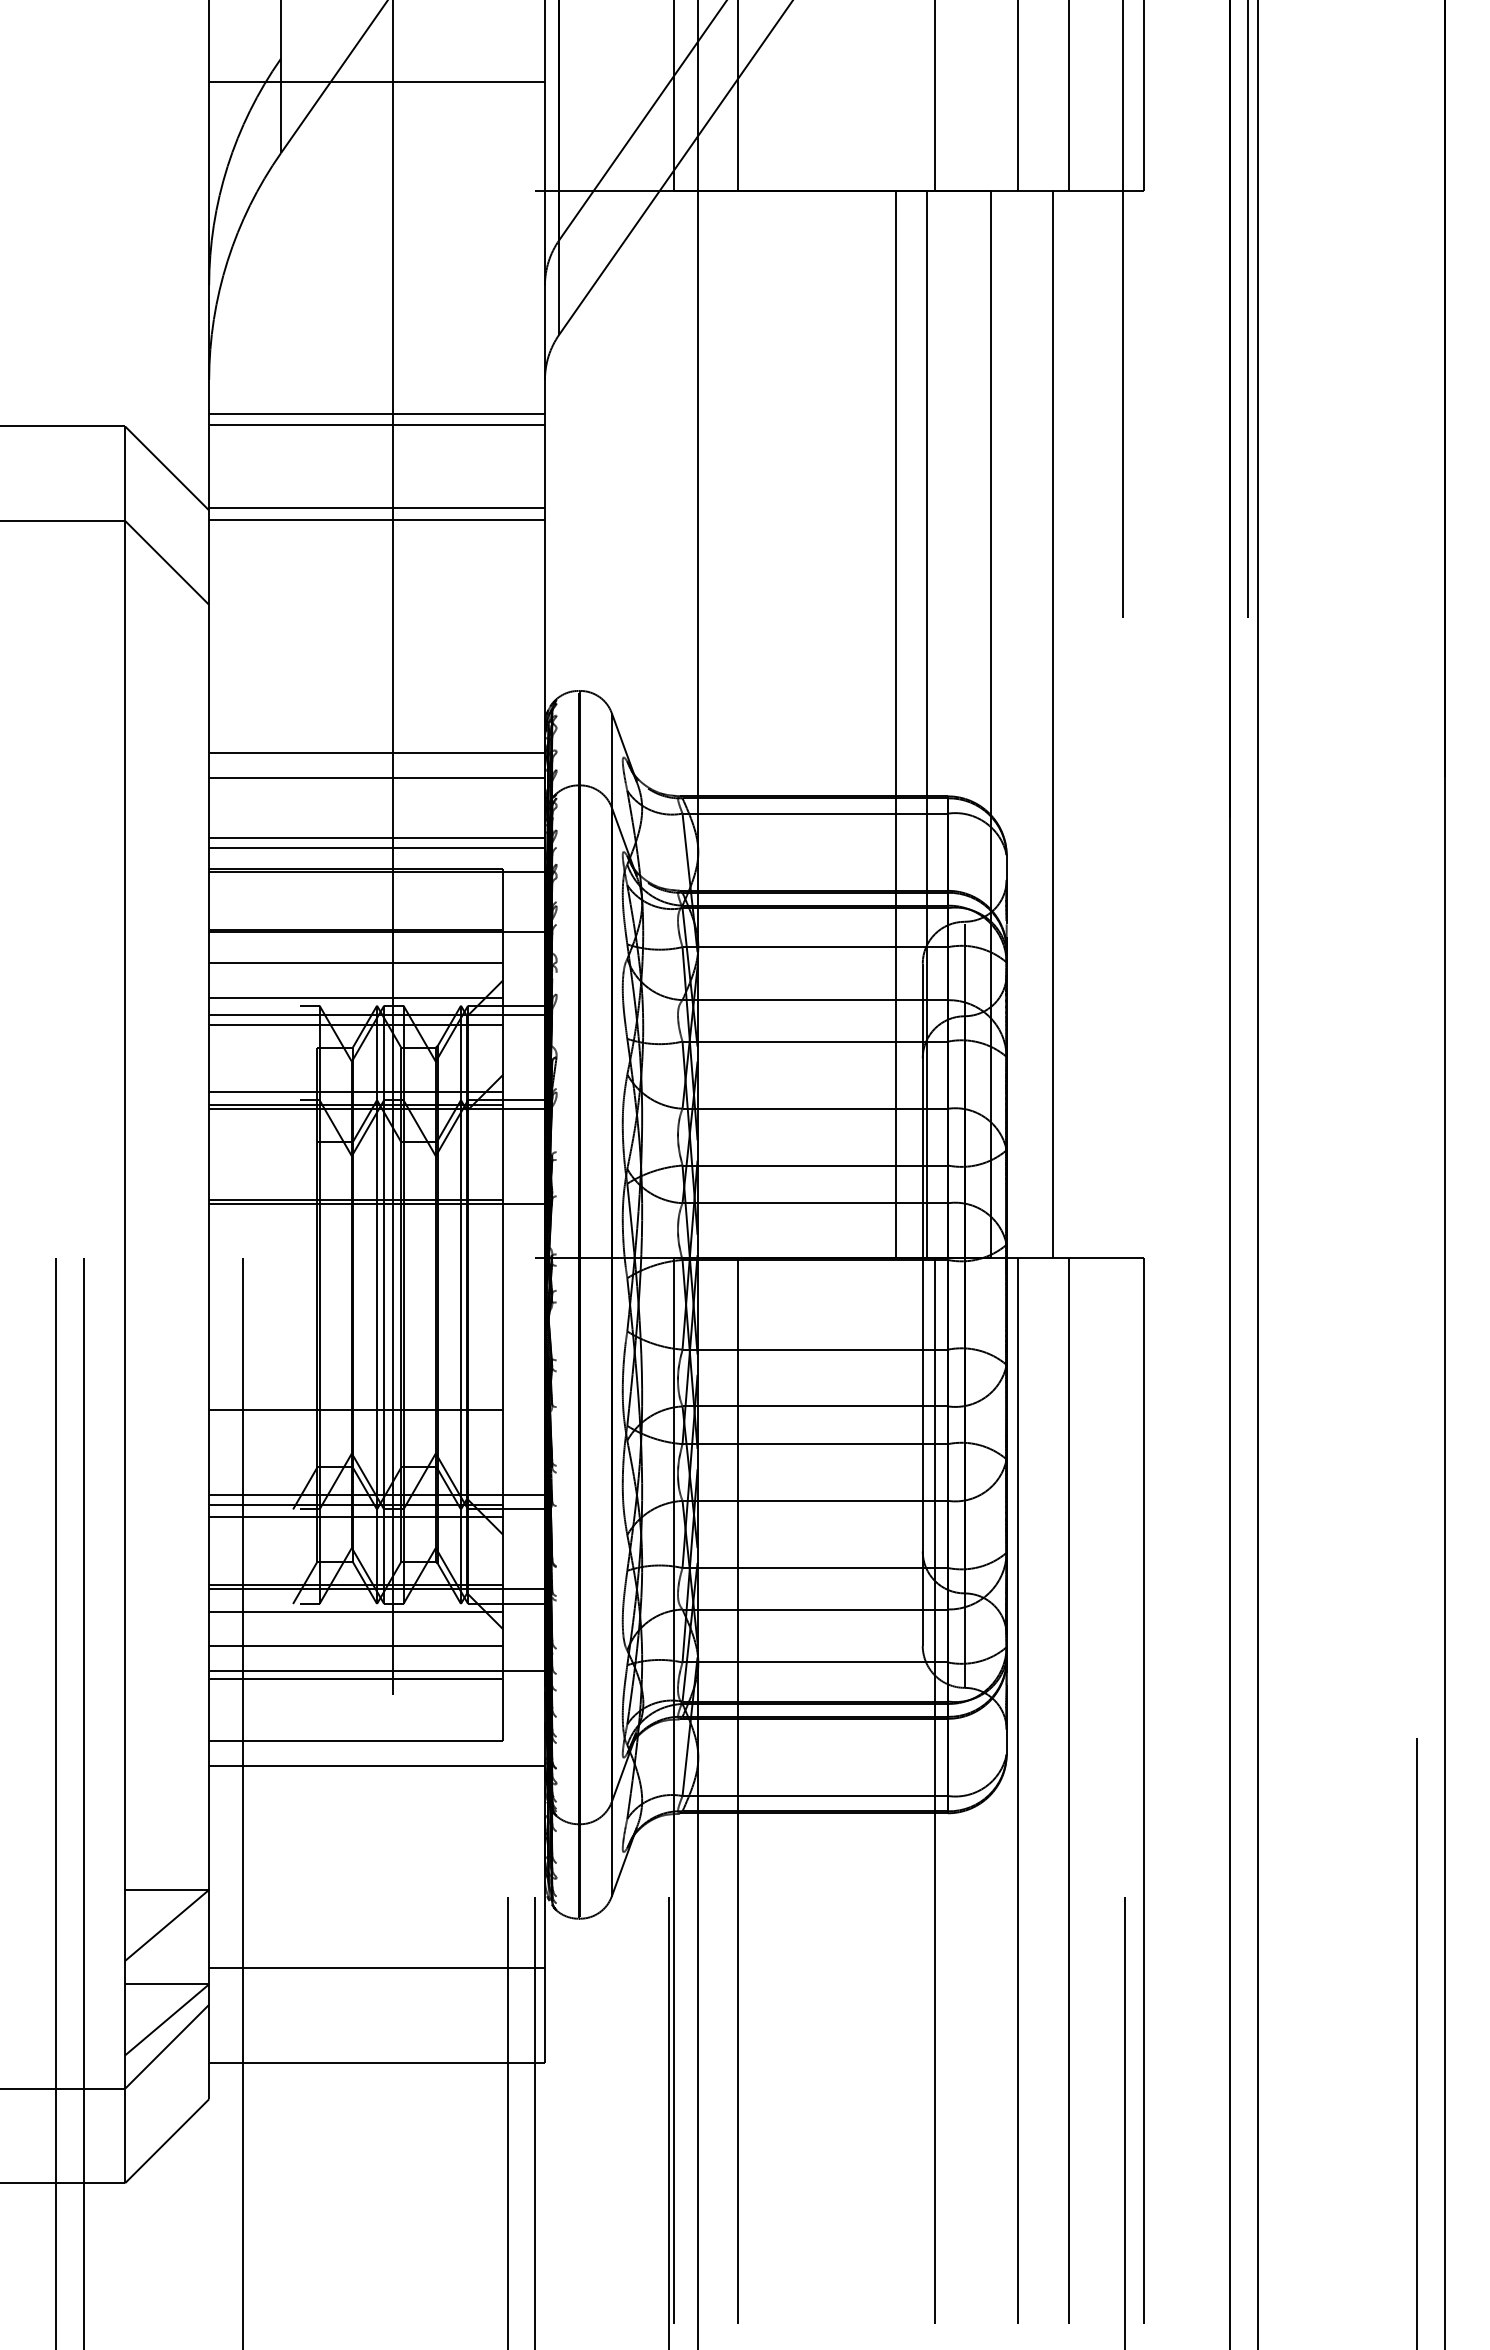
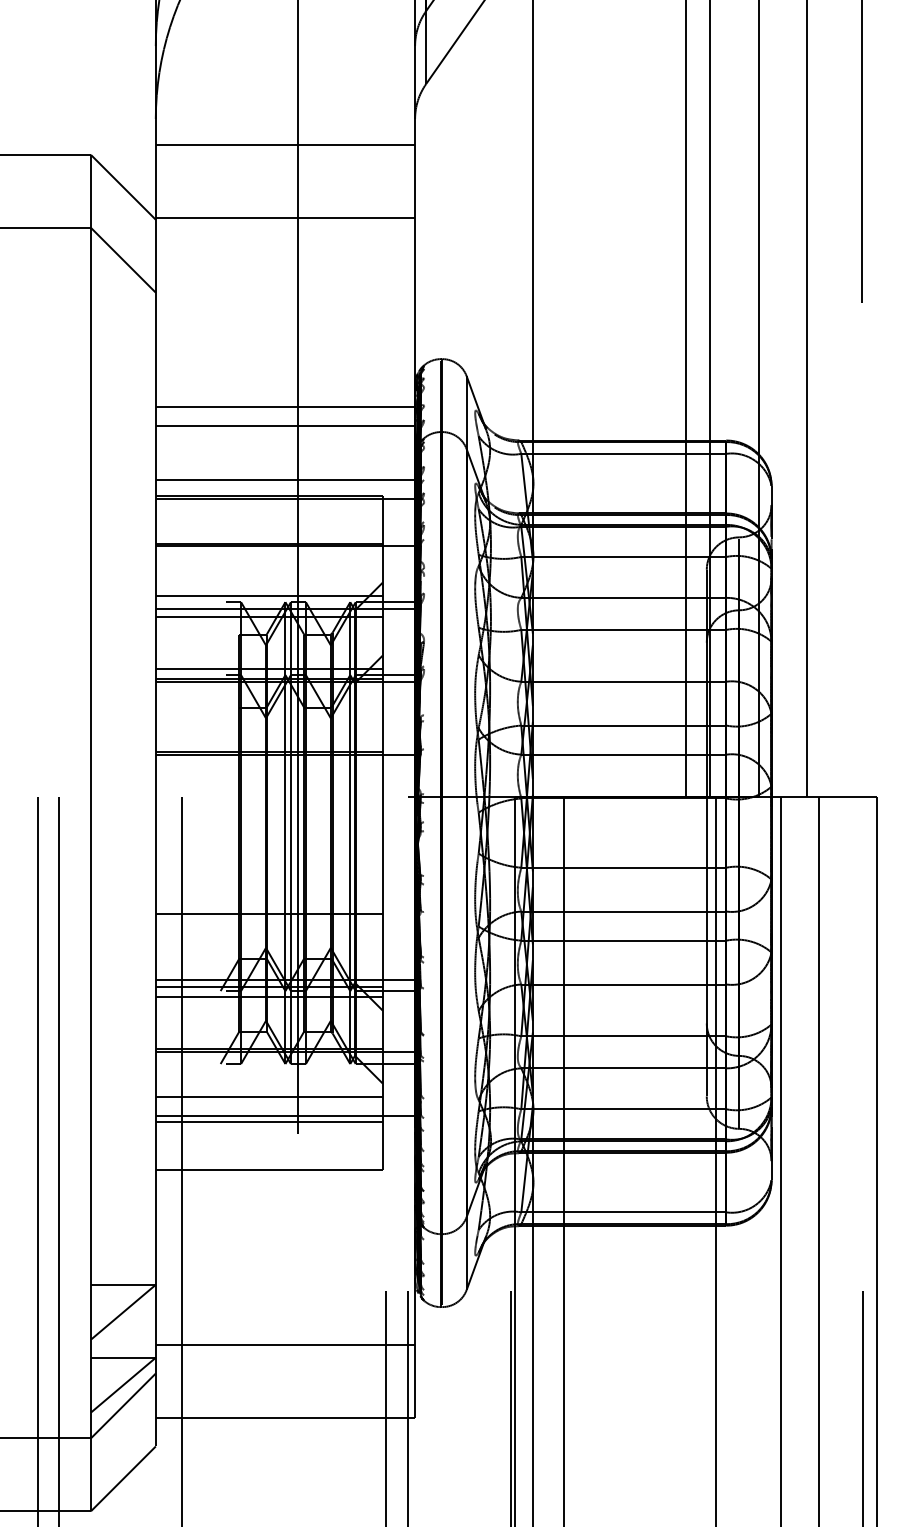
line: (376, 425) -> (285, 154), removed
line: (376, 519) -> (285, 226), removed
line: (376, 837) -> (285, 472), removed
line: (355, 963) -> (268, 569), removed
line: (355, 1611) -> (268, 1069), removed
line: (376, 1765) -> (285, 1188), removed

